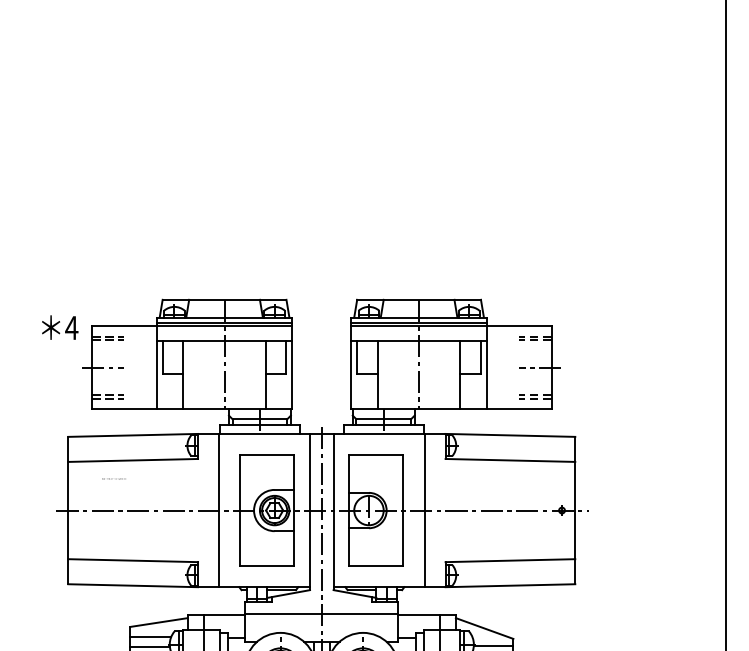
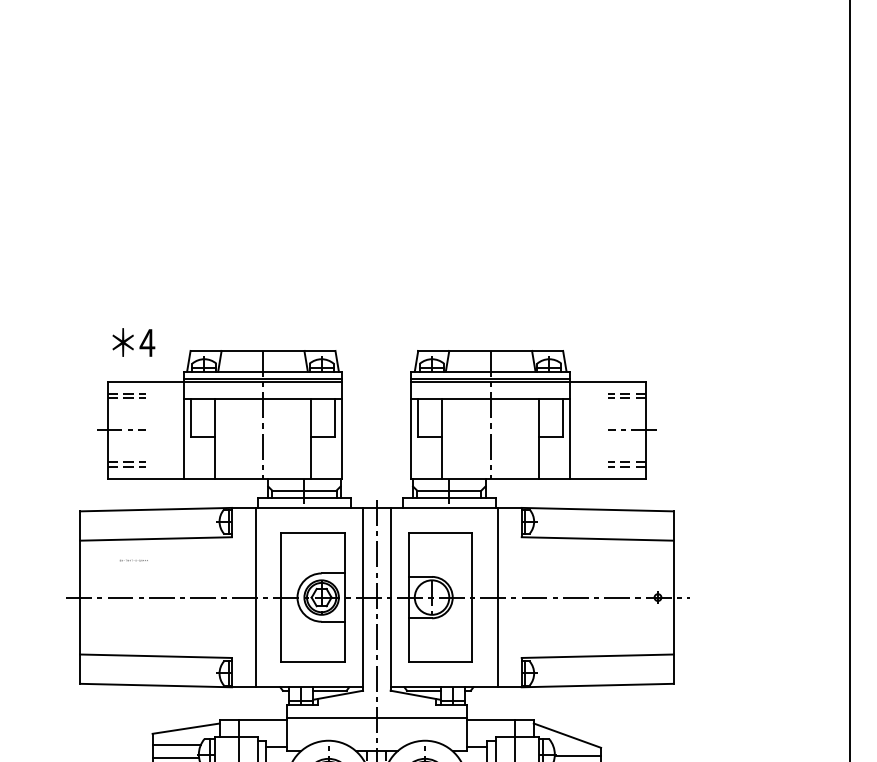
text: (60, 327) -> (134, 342), moved

